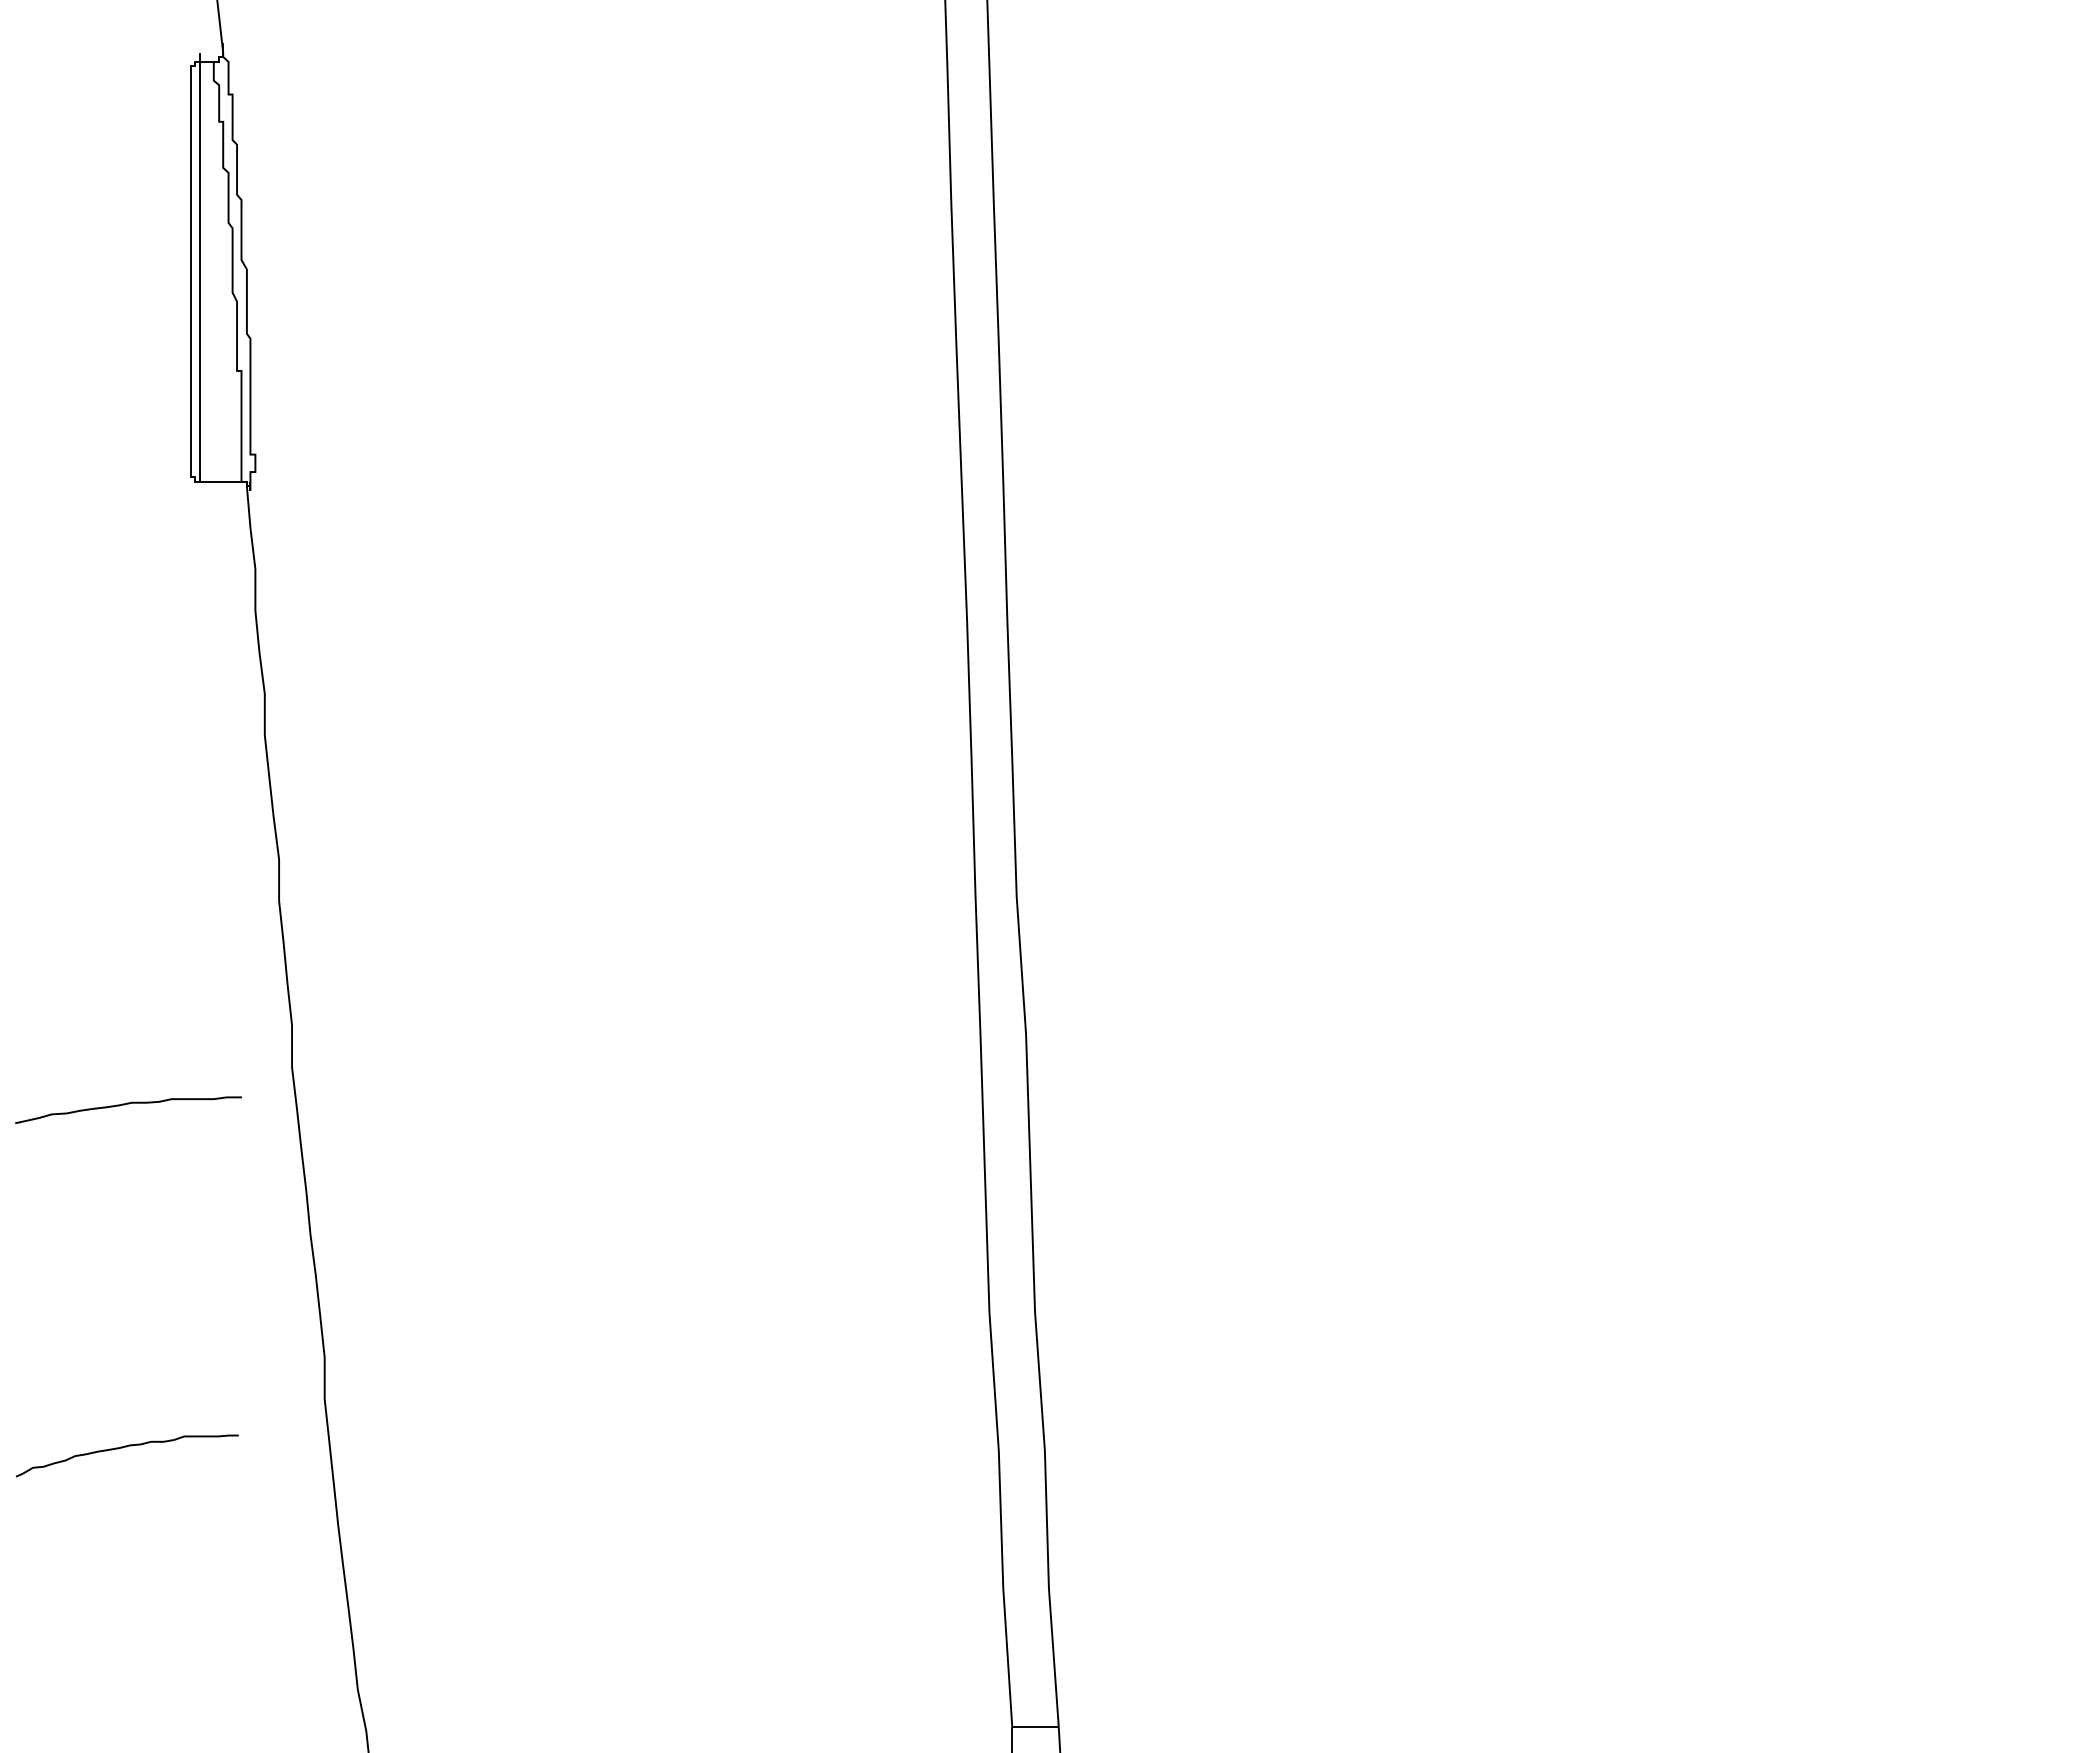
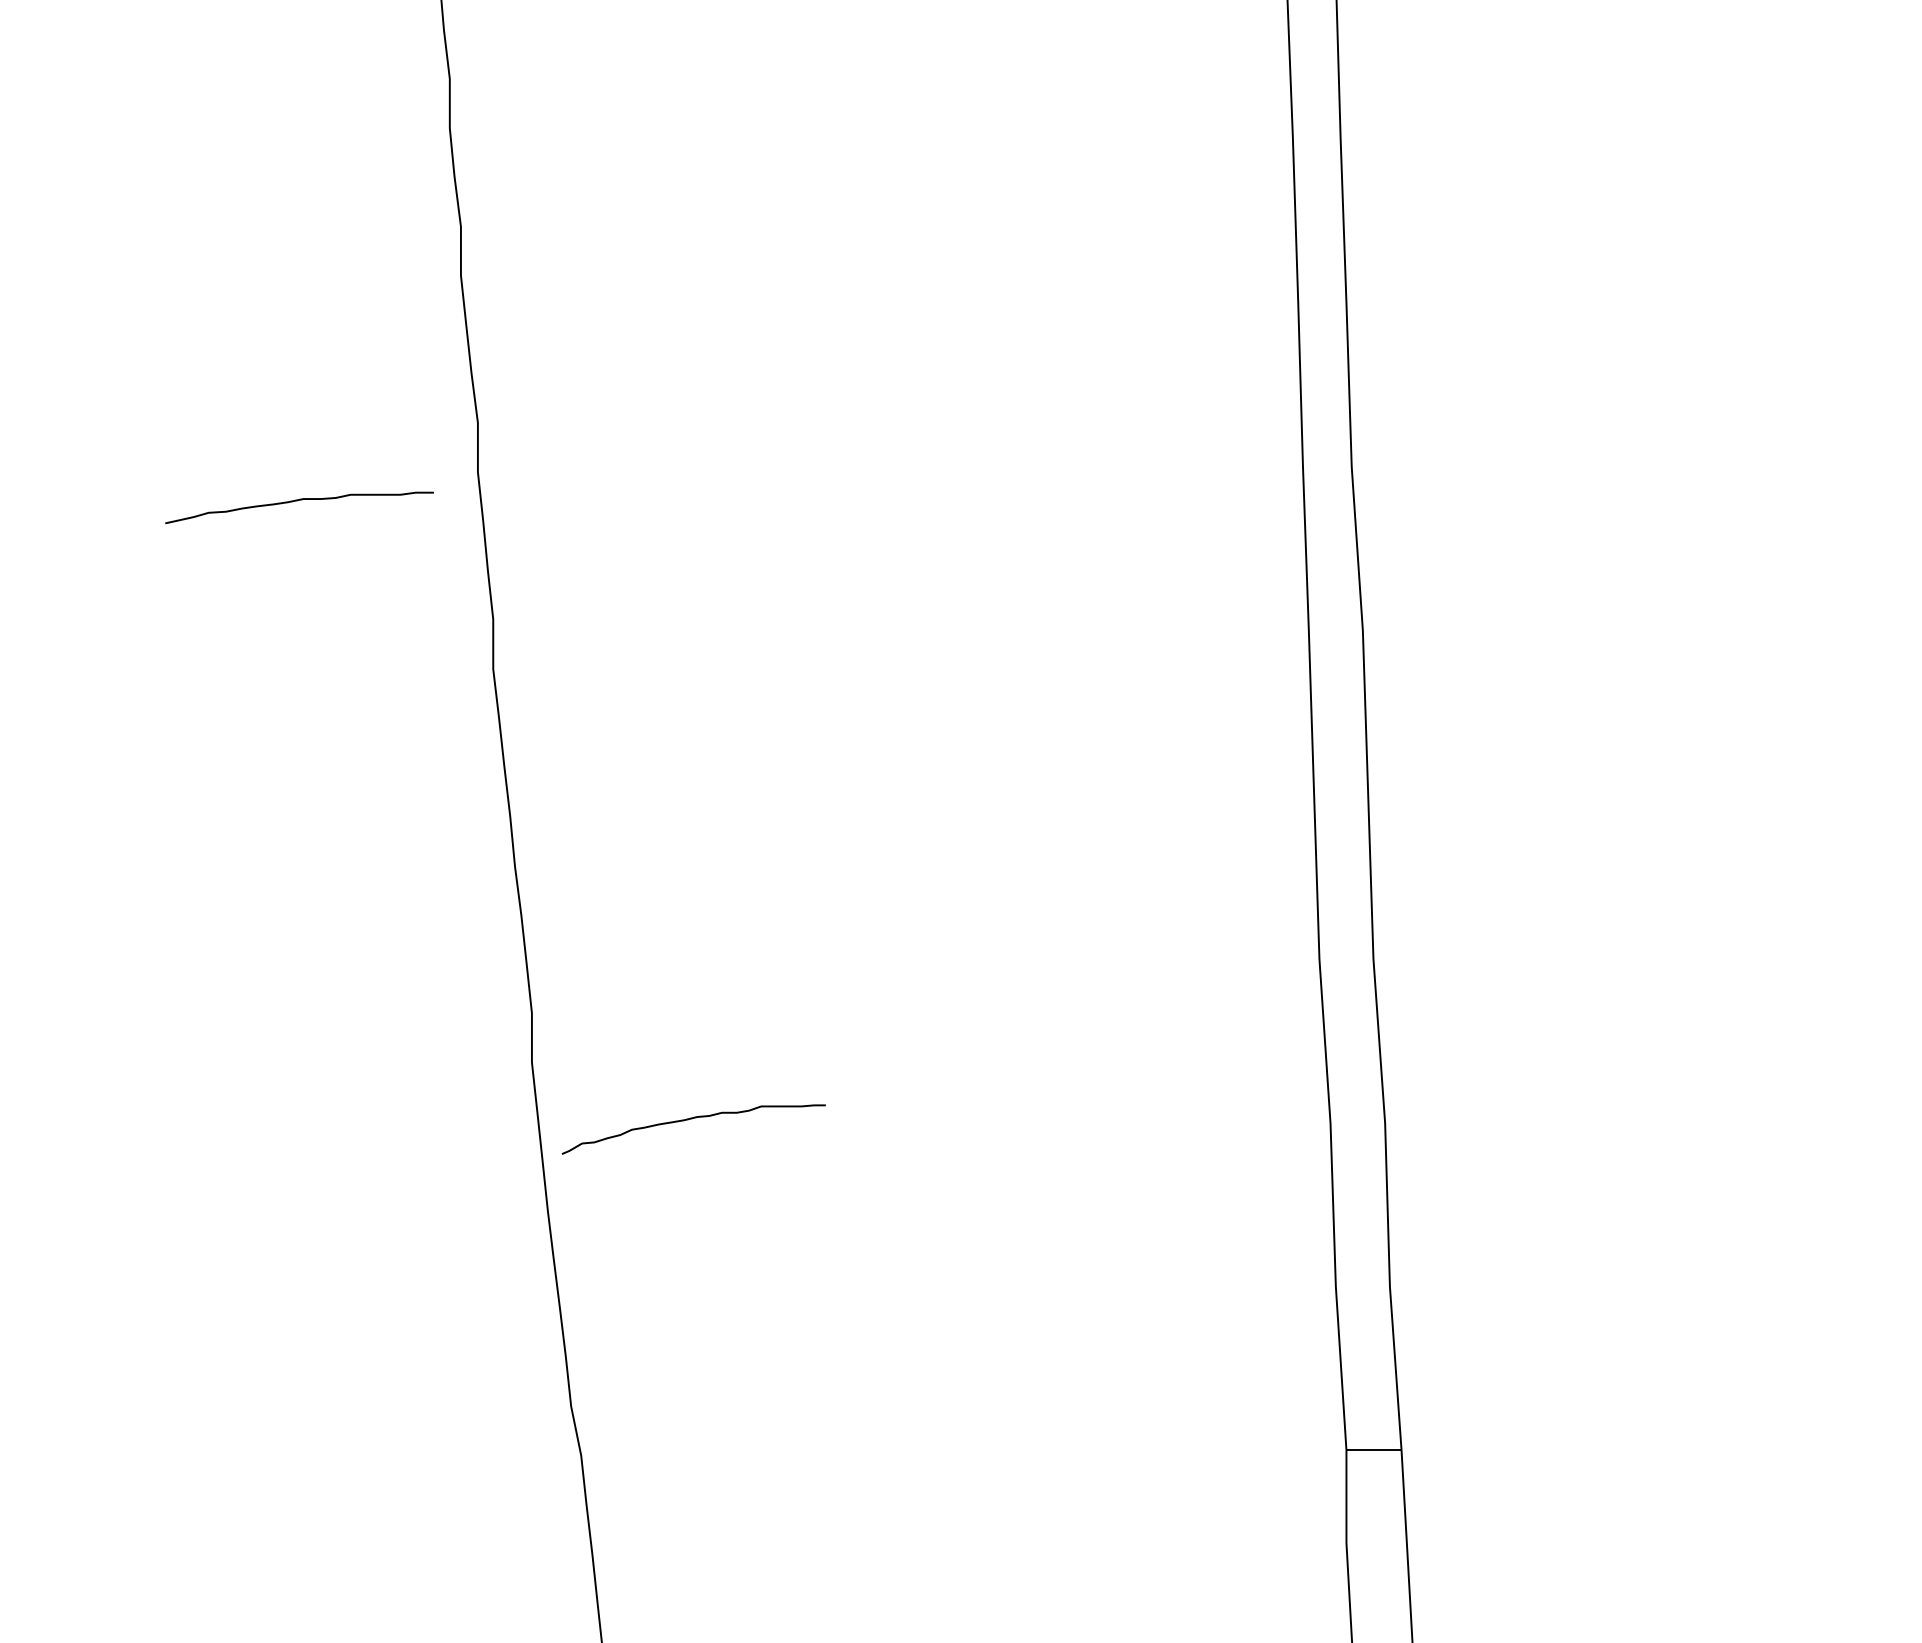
curve: (128, 1104) -> (299, 501), moved
curve: (126, 1447) -> (692, 1119), moved

